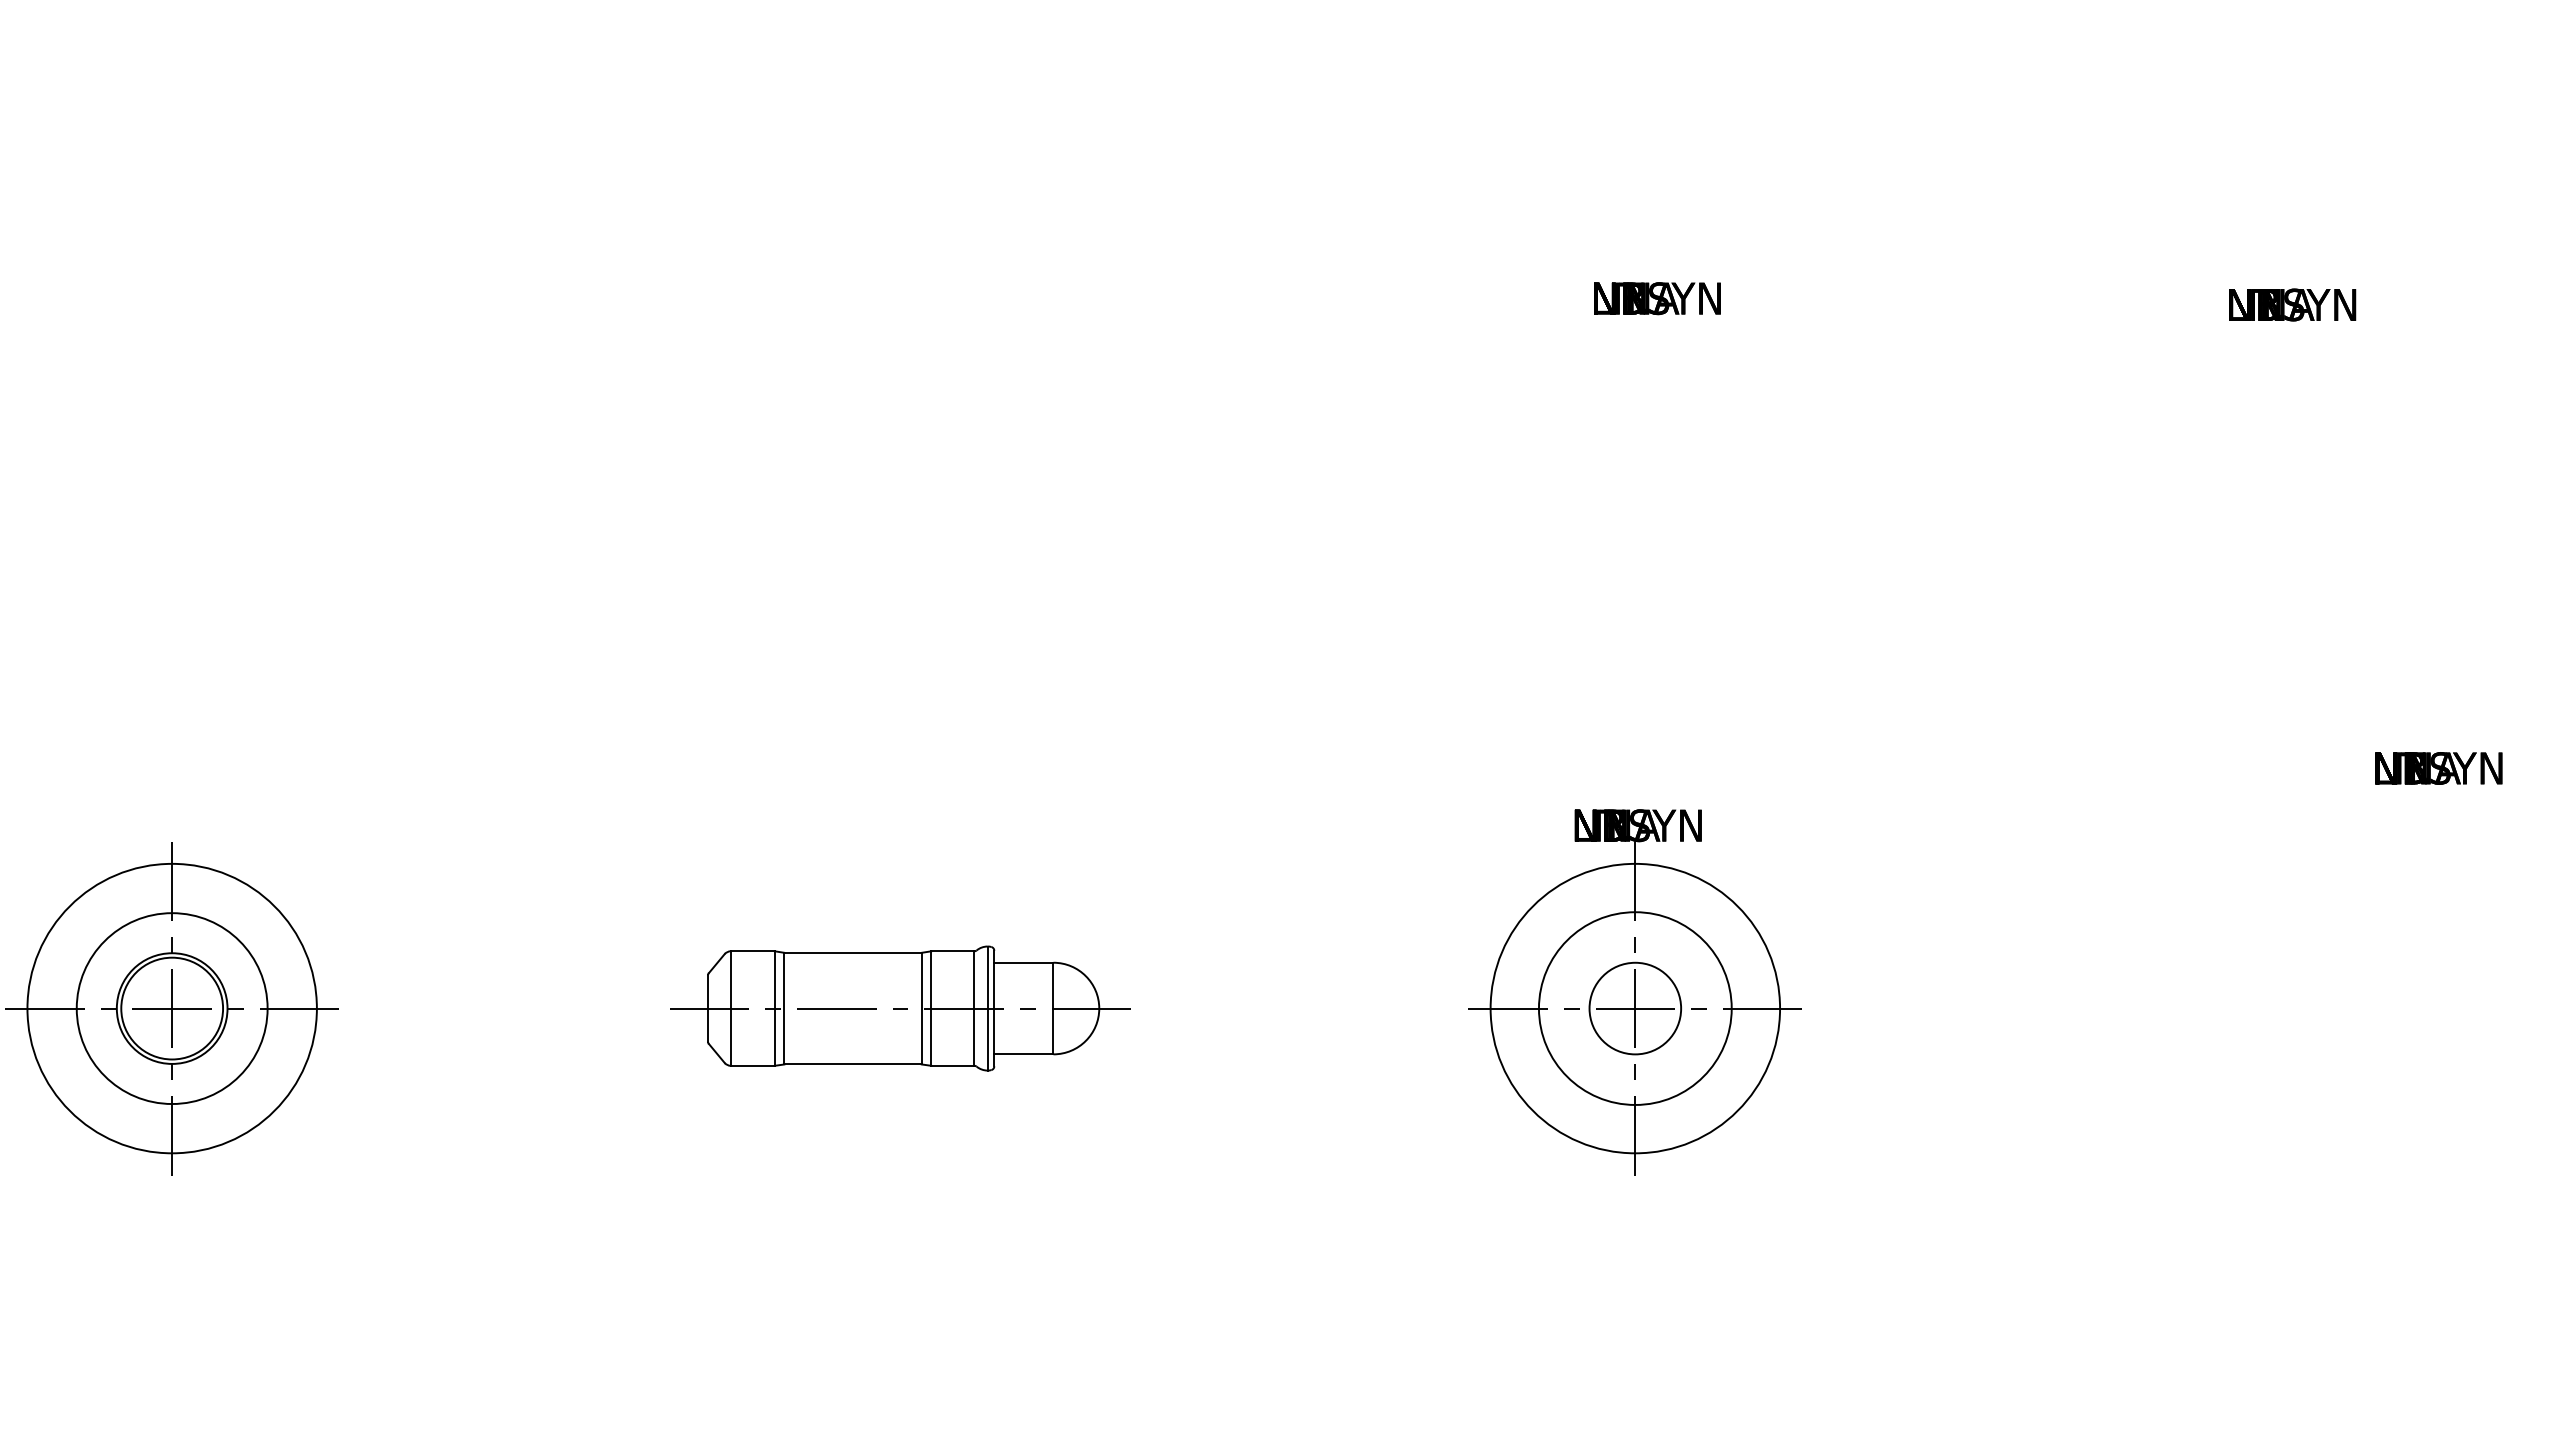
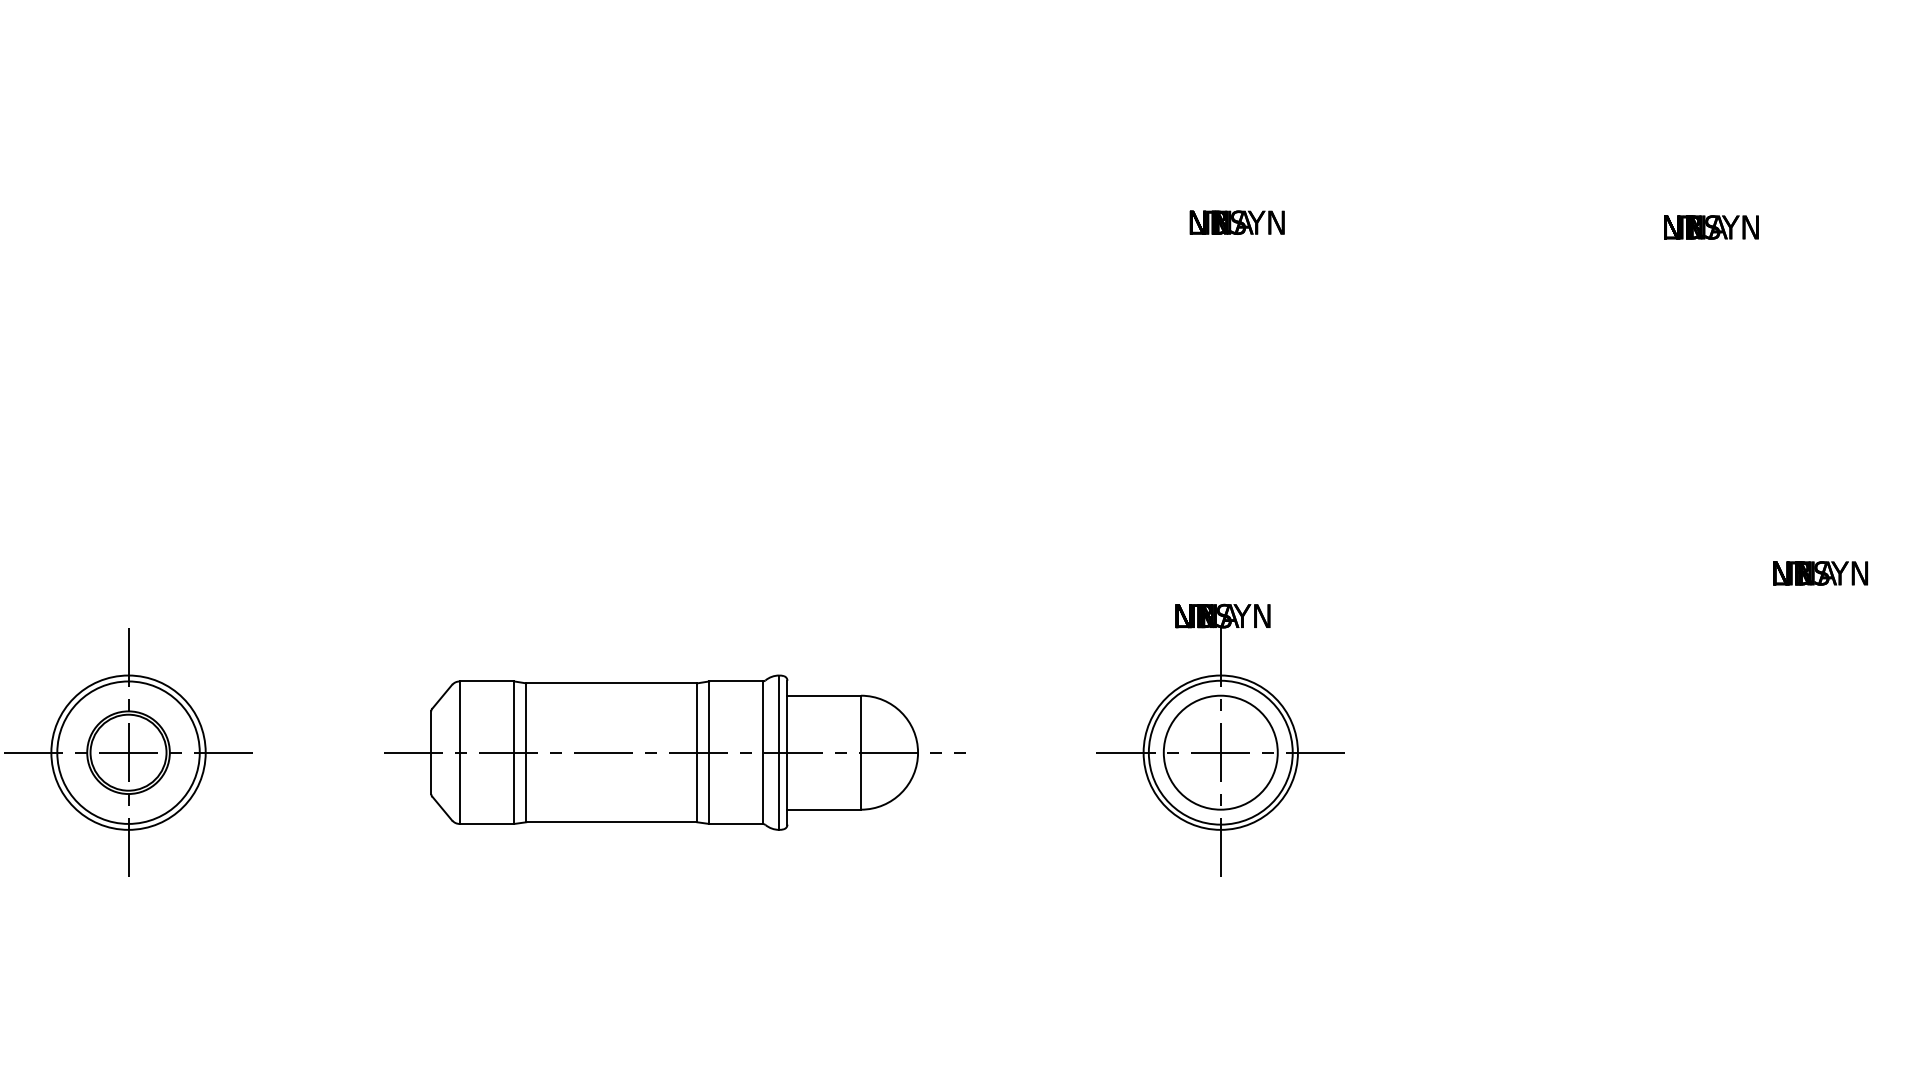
circle: (171, 1008) -> (128, 752), size x0.71
part: (903, 1008) -> (674, 752), size x1.67
circle: (1634, 1008) -> (1220, 752), size x0.71
circle: (1635, 1008) -> (1220, 752), size x1.67

